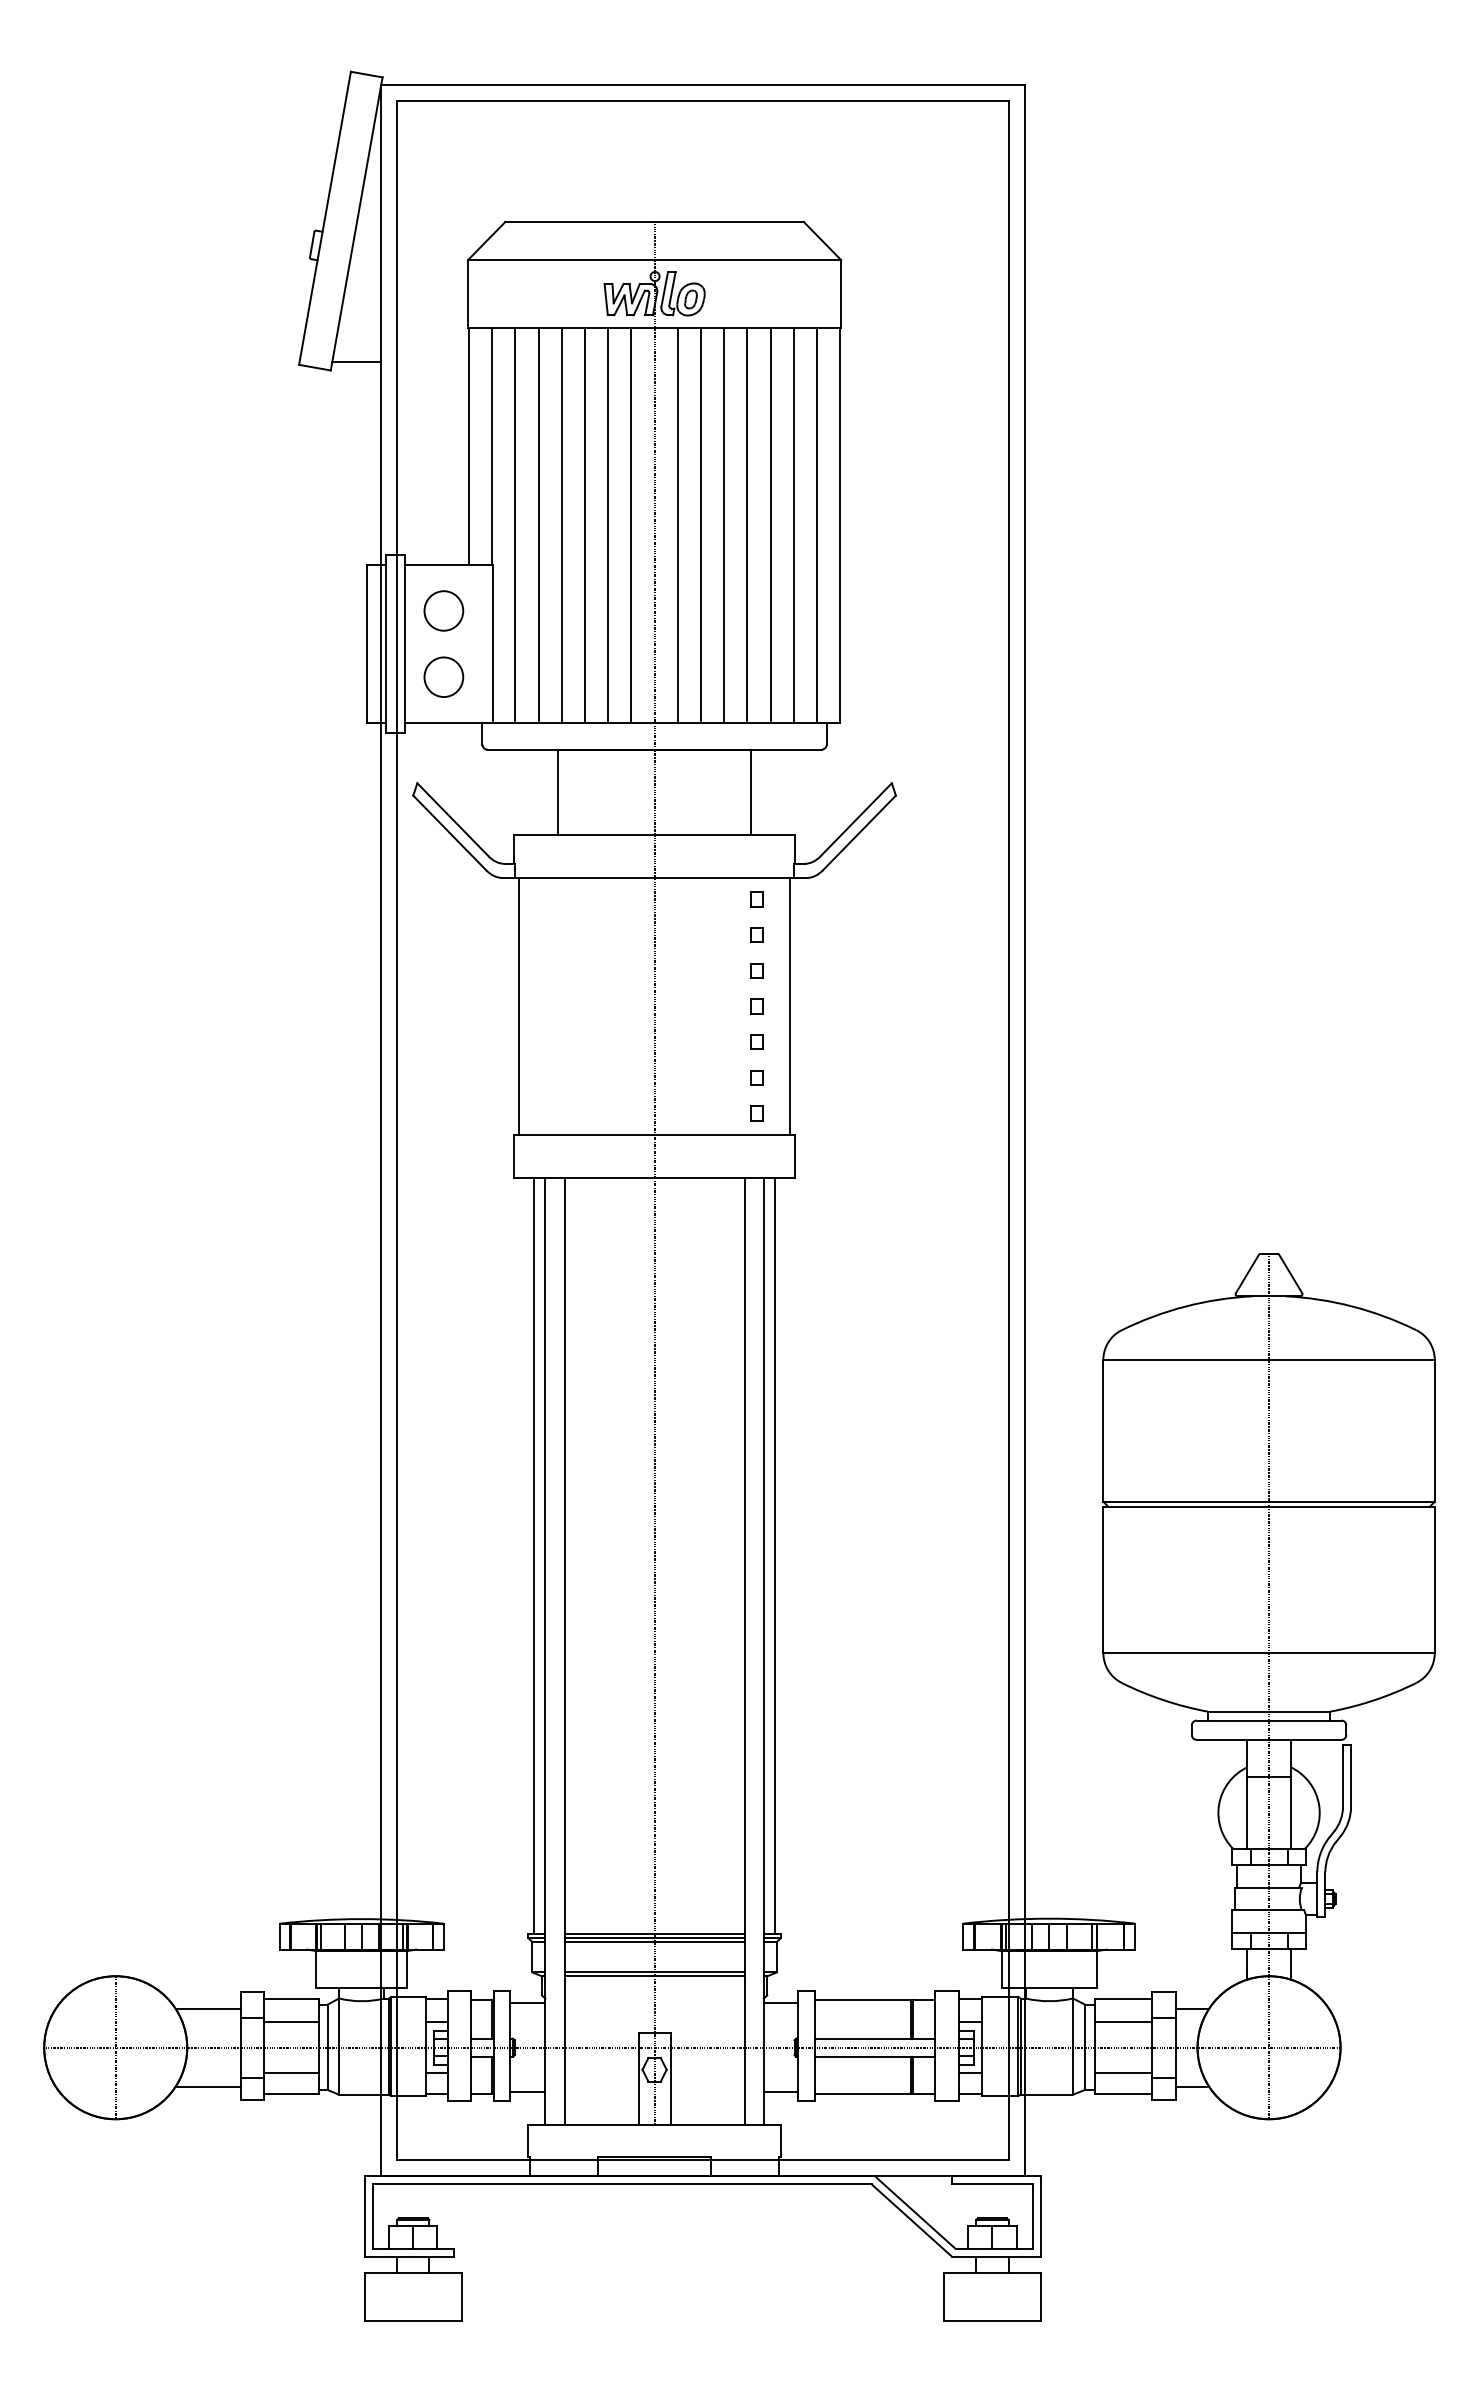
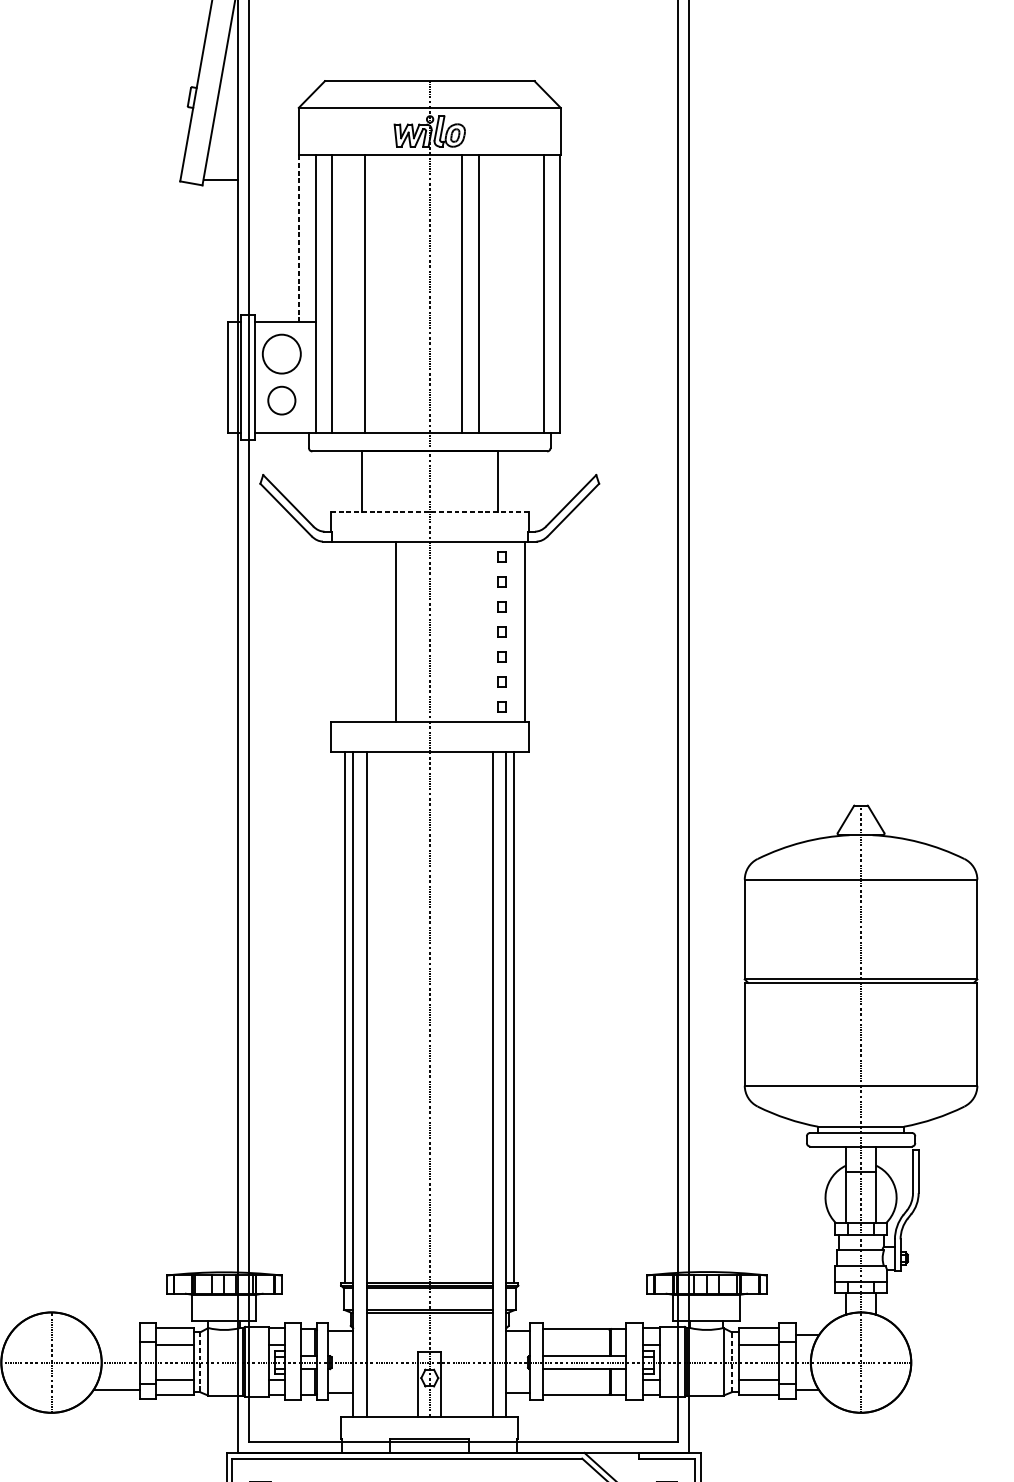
line: (468, 446) -> (299, 238), solid -> dashed
line: (538, 525) -> (348, 294), removed
line: (584, 525) -> (380, 294), removed
line: (608, 525) -> (397, 294), removed
line: (631, 525) -> (413, 294), removed
line: (677, 525) -> (445, 294), removed
line: (747, 525) -> (494, 294), removed
line: (770, 525) -> (511, 294), removed
line: (793, 525) -> (527, 294), removed
part: (443, 610) -> (281, 353), size x1.4
line: (654, 835) -> (429, 511), solid -> dashed
line: (518, 1006) -> (396, 631), moved
line: (208, 2008) -> (116, 1335), removed
line: (327, 2047) -> (200, 1362), solid -> dashed
line: (1085, 2047) -> (732, 1362), solid -> dashed

